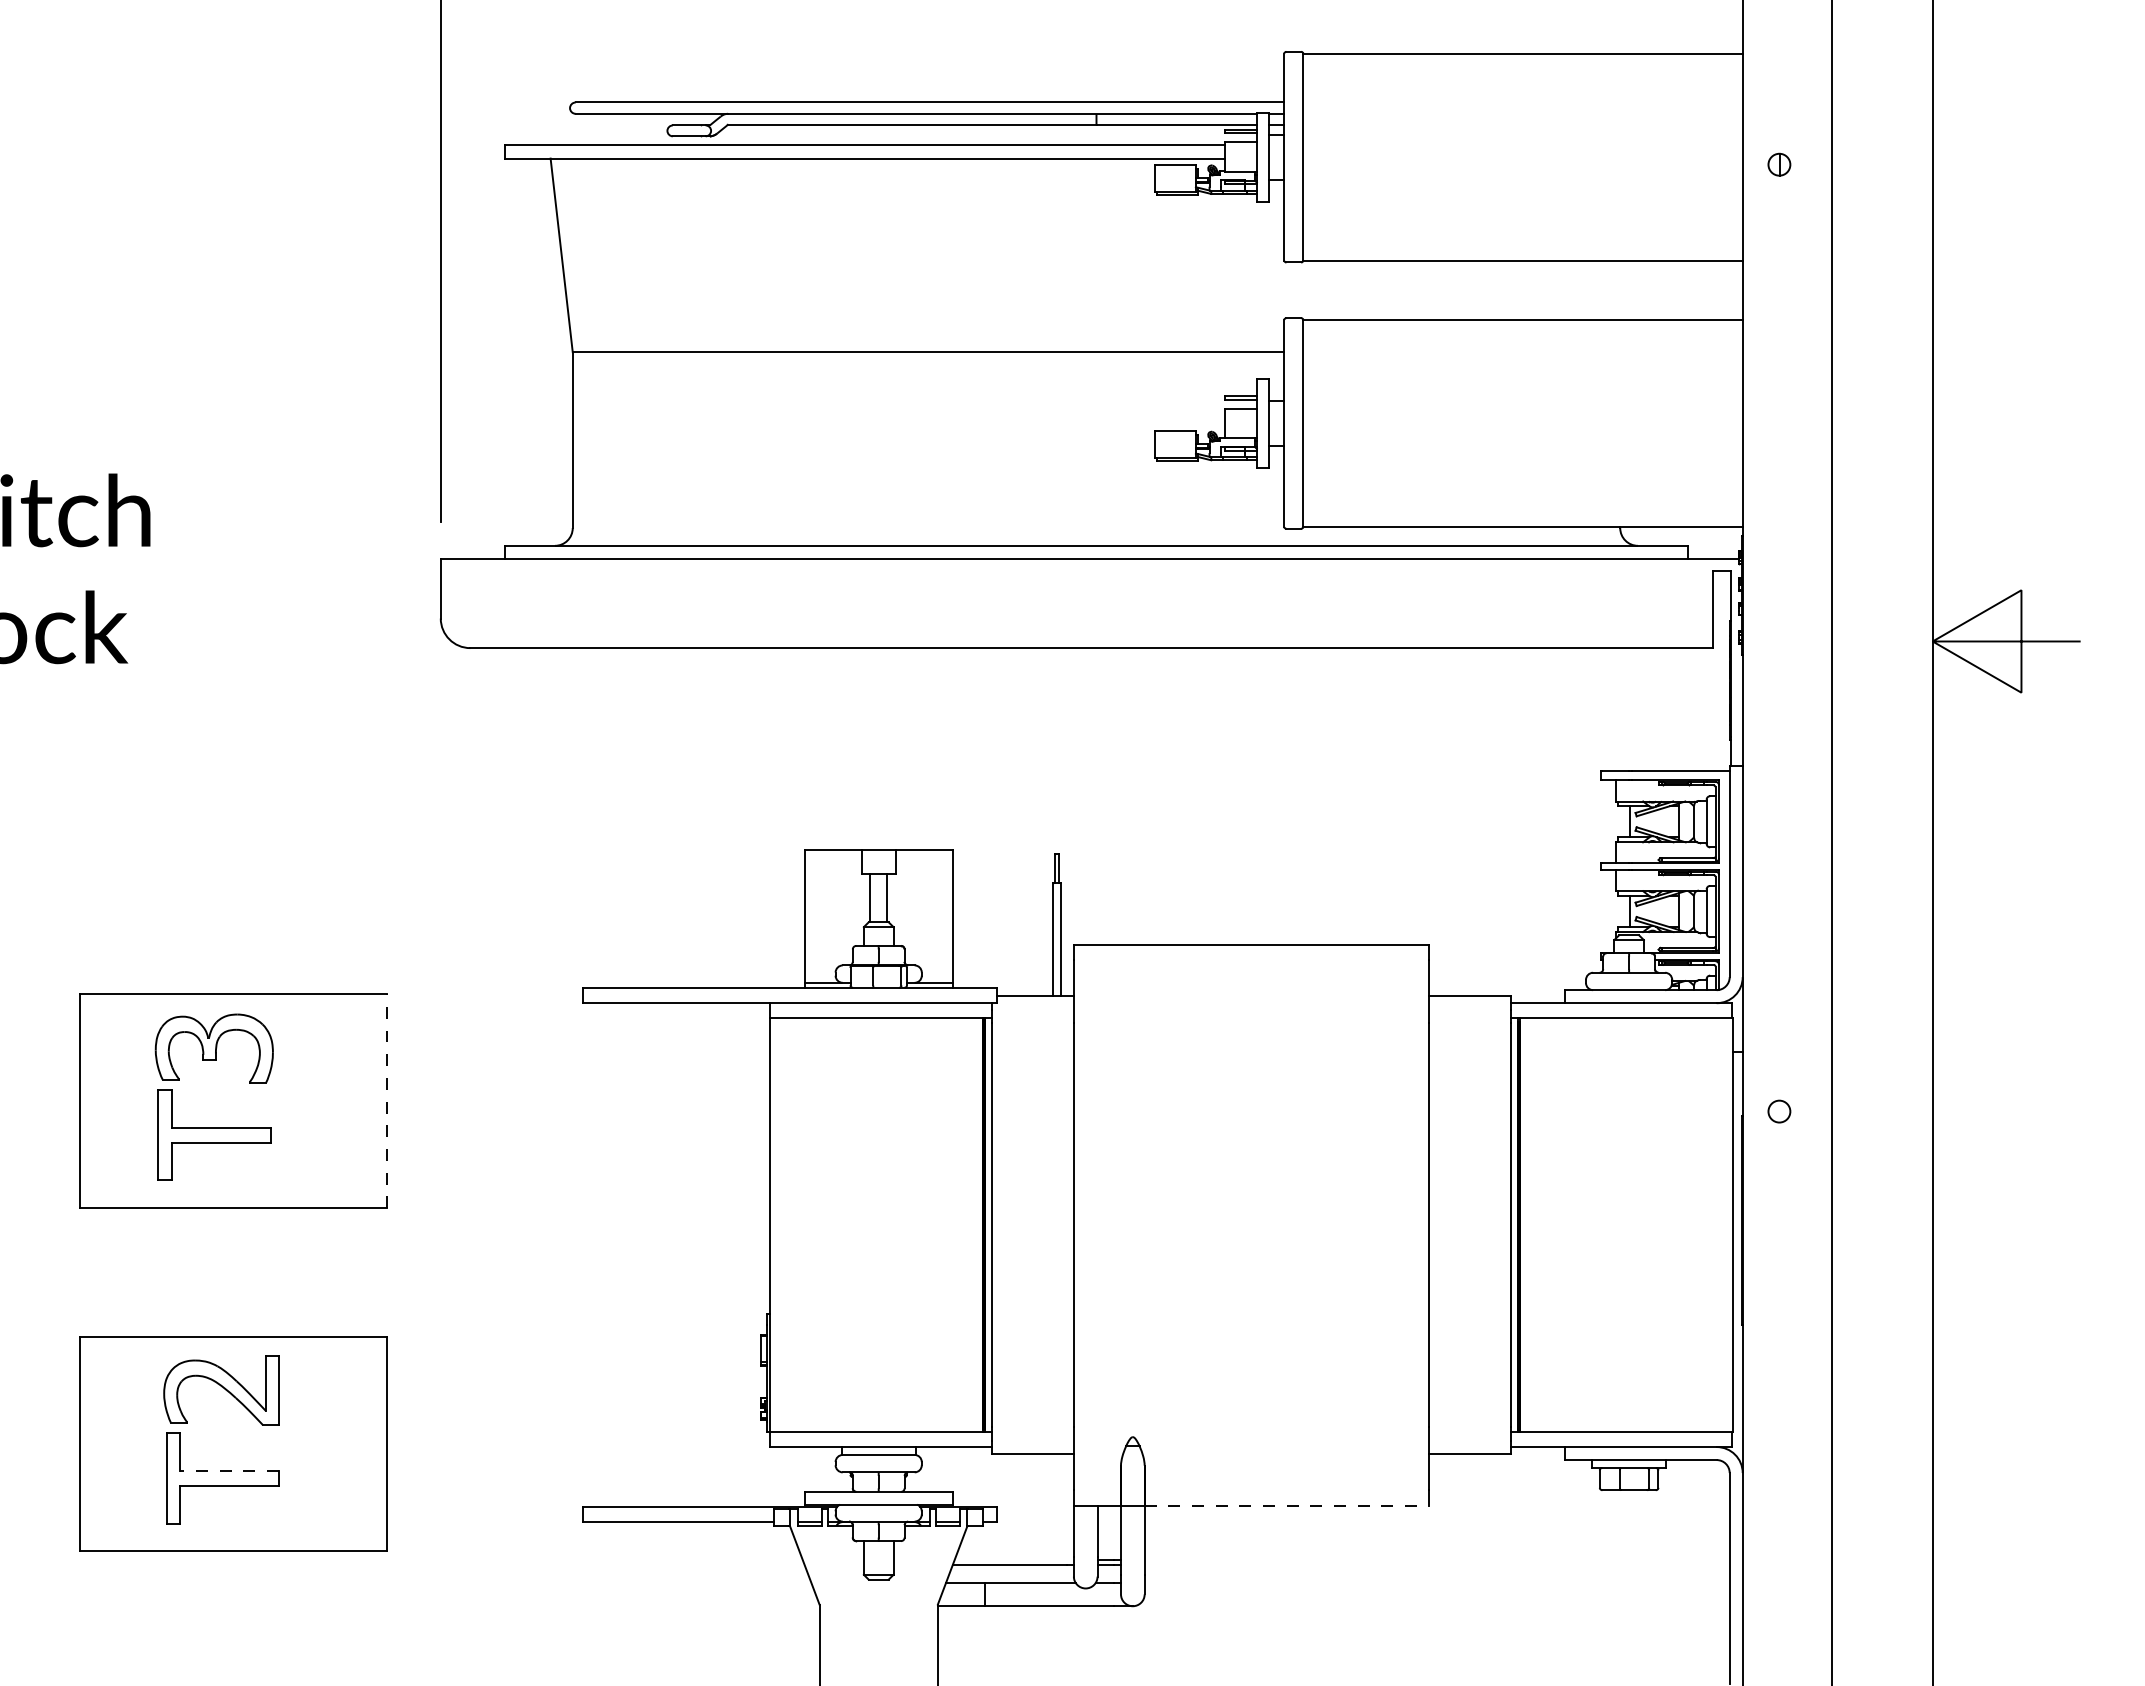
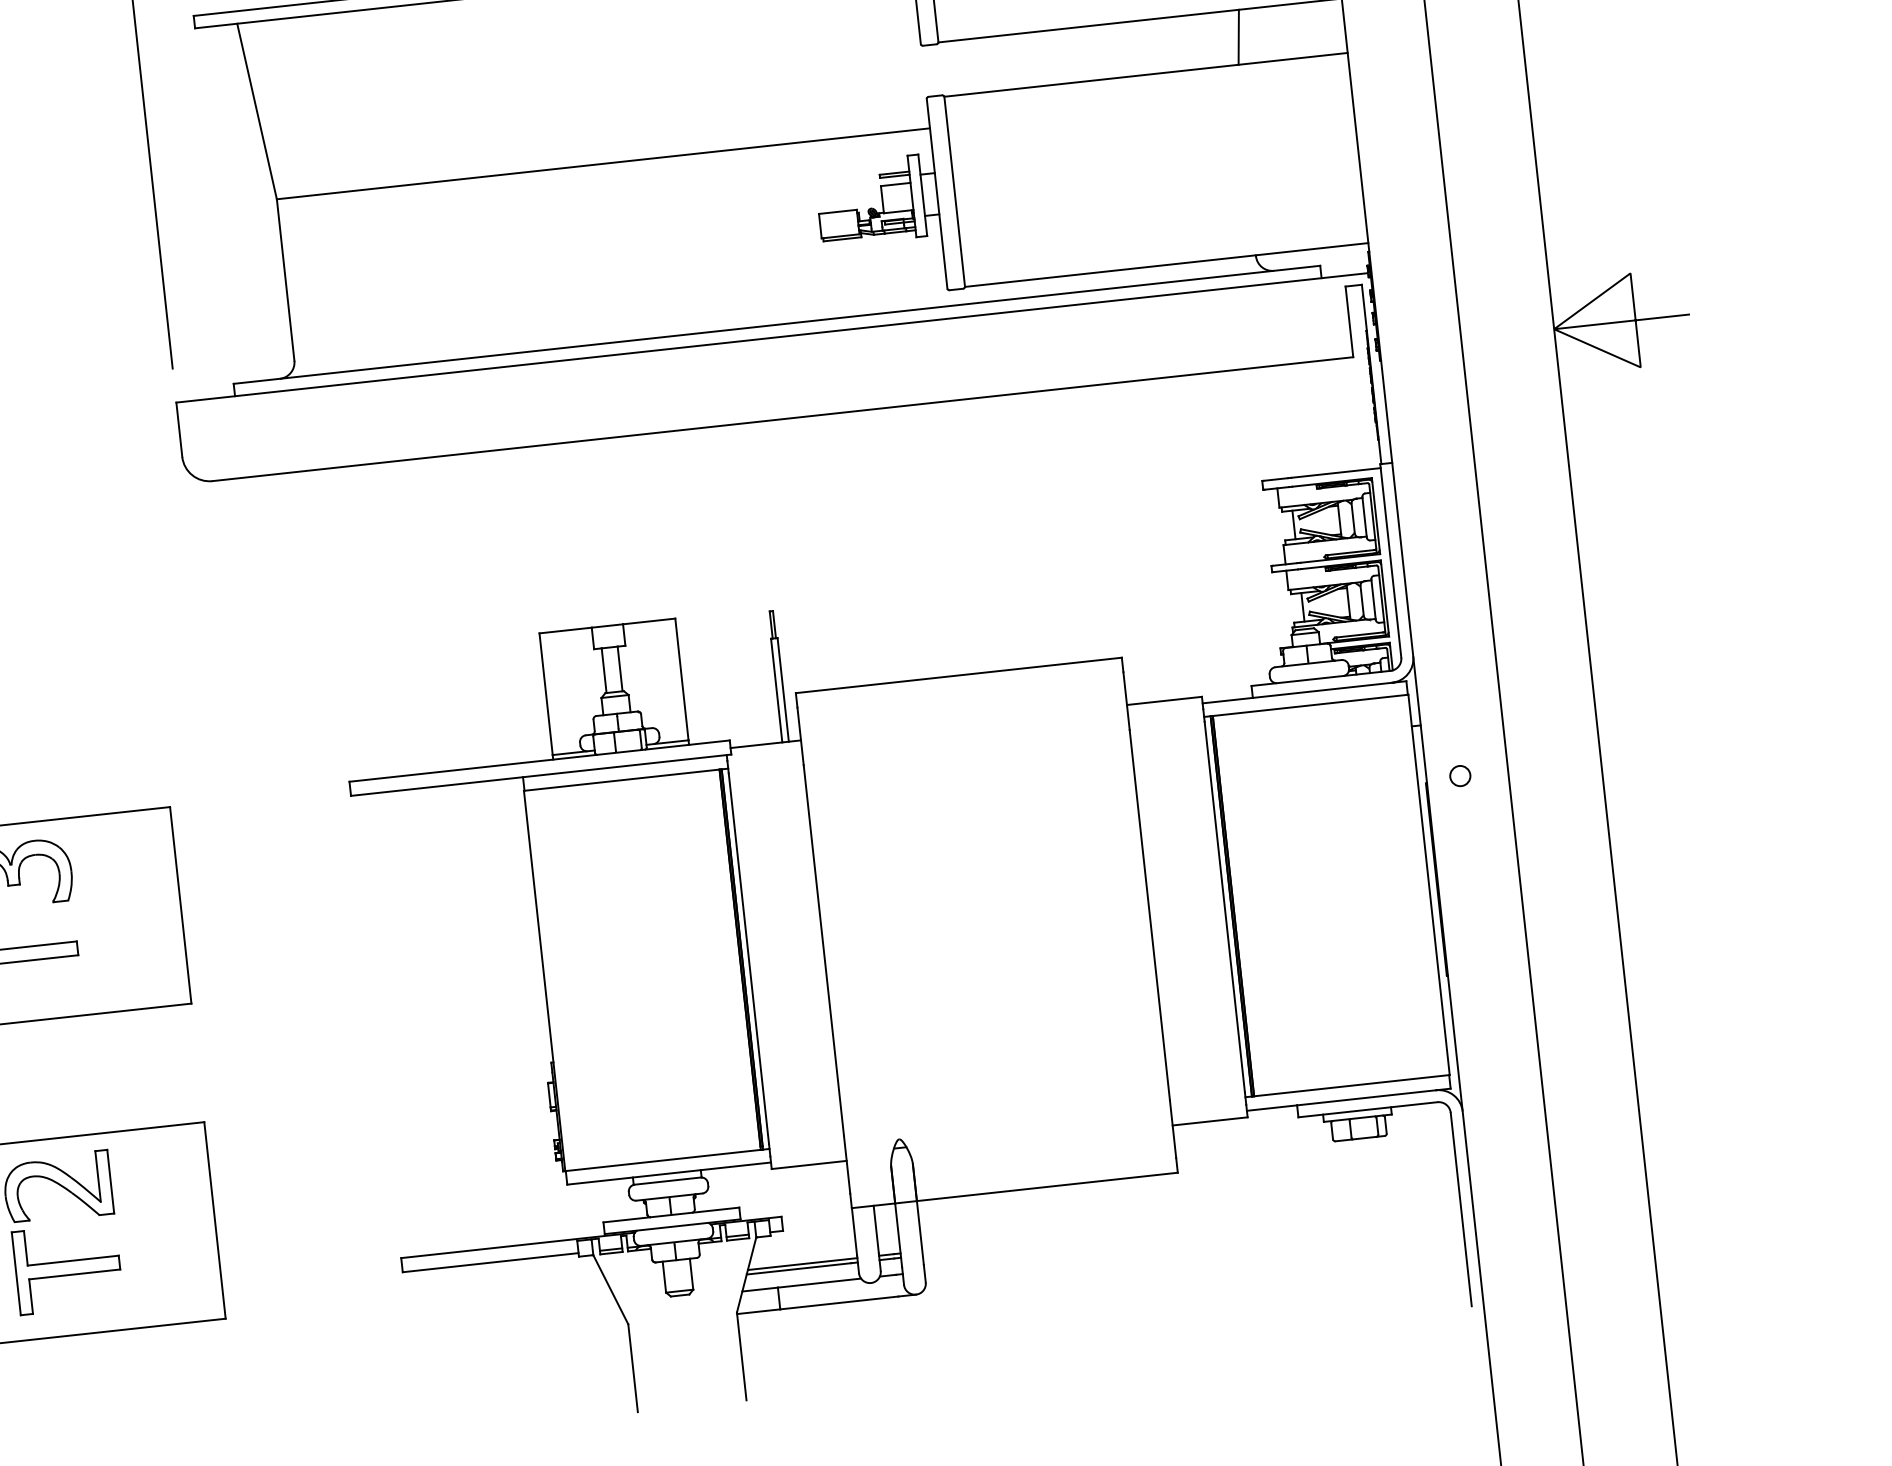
line: (1626, 289) -> (1237, 36), added
line: (386, 1100) -> (180, 904), dashed -> solid
line: (229, 1471) -> (73, 1261), dashed -> solid
line: (1287, 1505) -> (1048, 1186), dashed -> solid
line: (1013, 1560) -> (801, 1264), added

